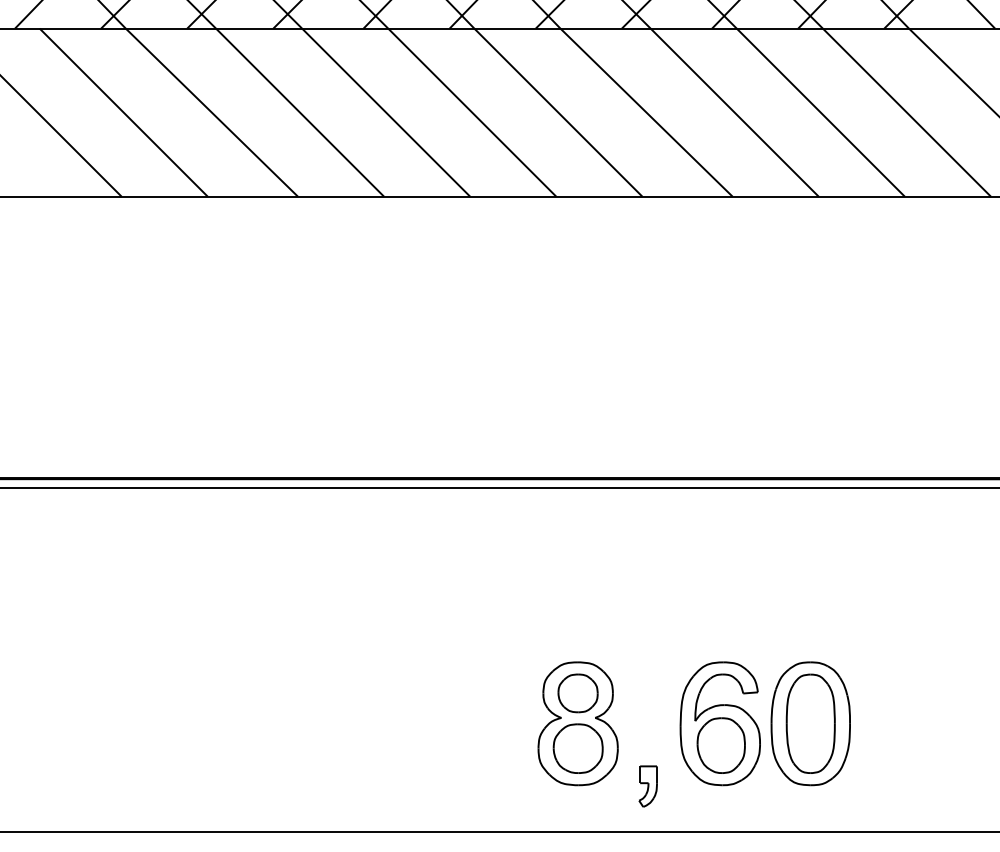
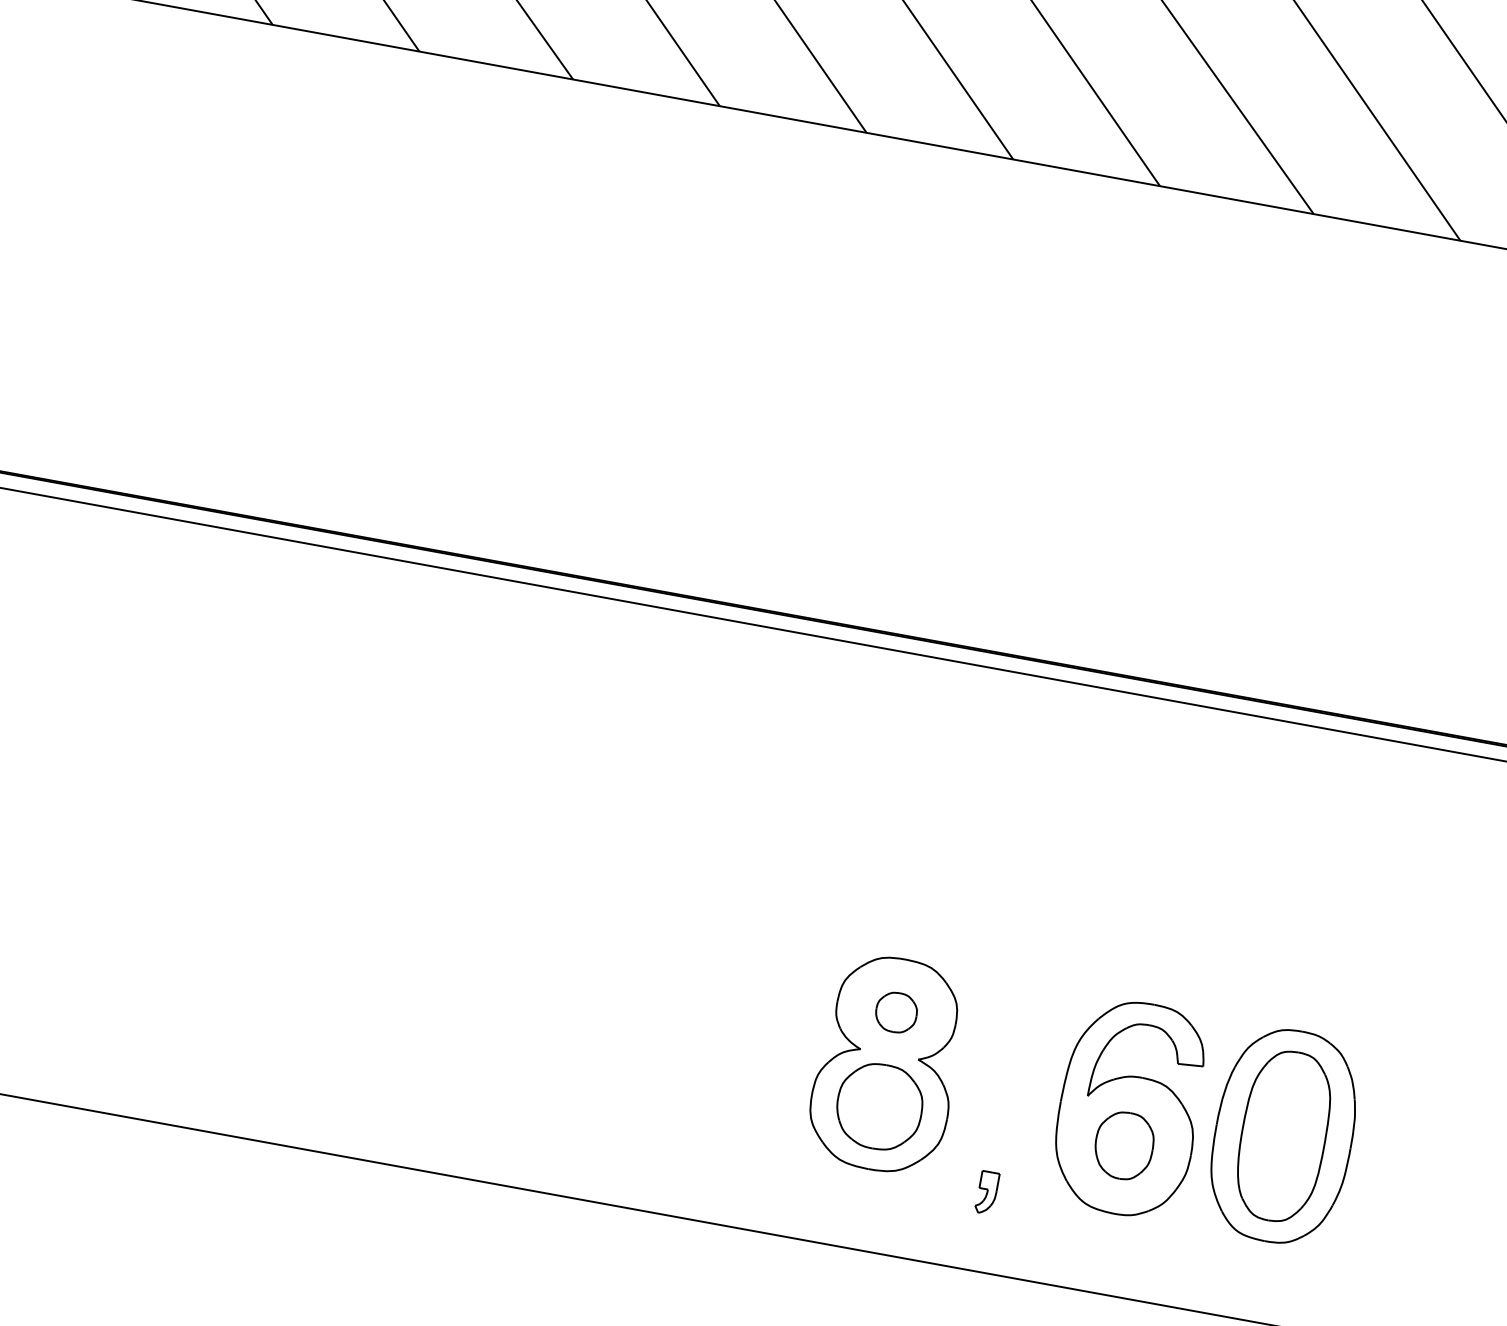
part: (577, 693) -> (895, 1012), size x0.6
part: (720, 745) -> (1123, 1145), size x0.7
part: (647, 786) -> (986, 1192), size x0.6

